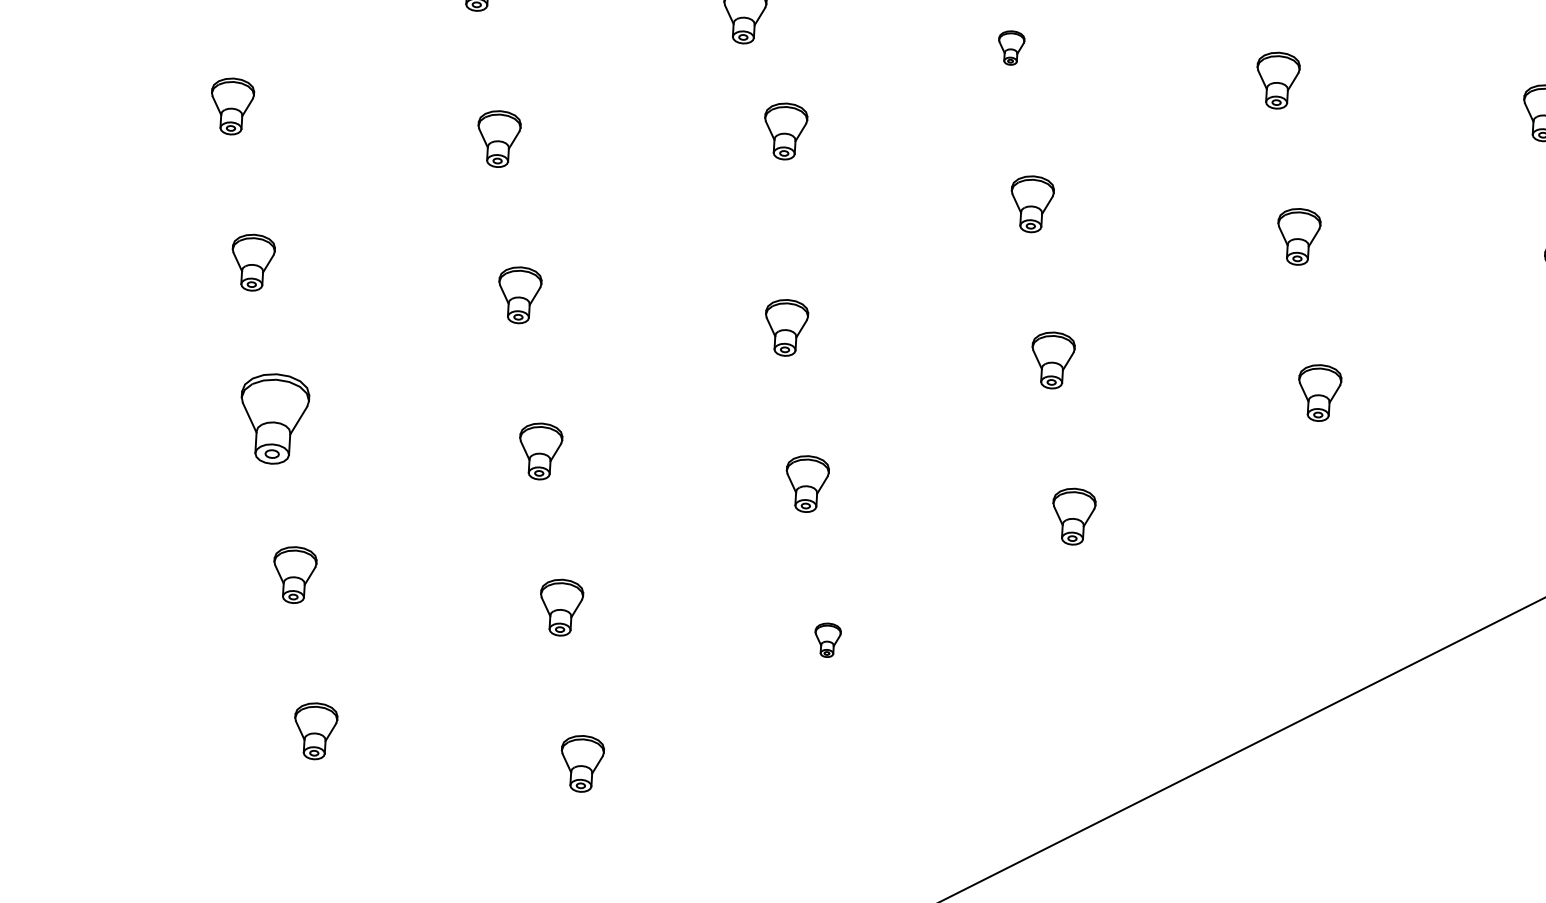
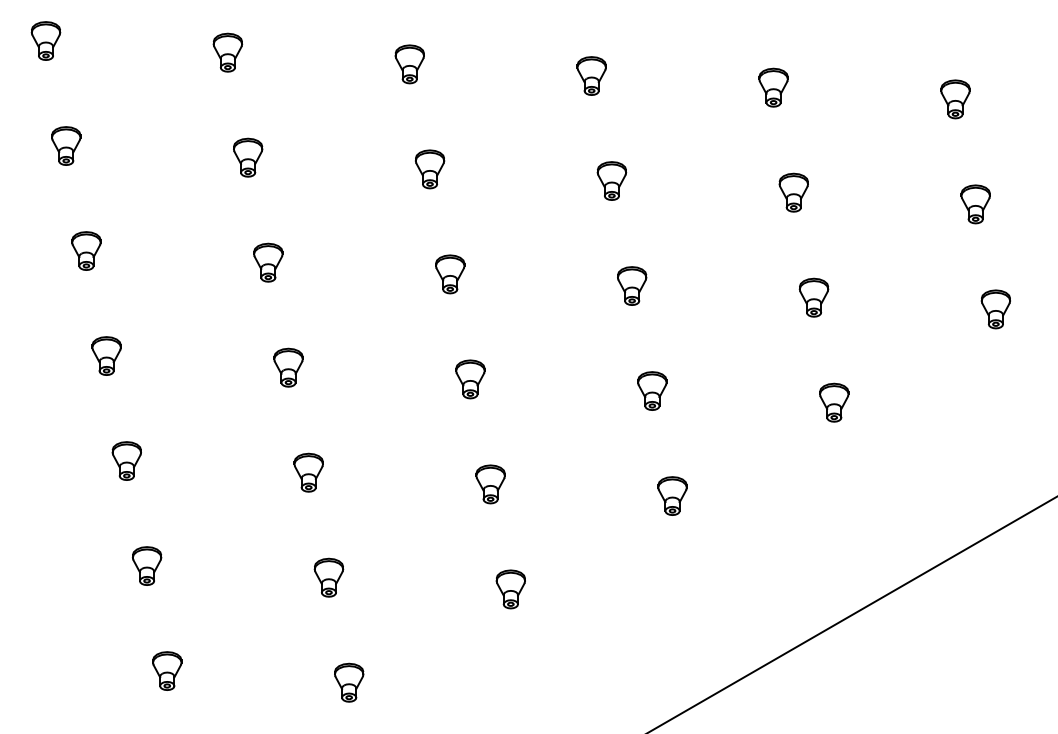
part: (1010, 47) -> (611, 180), size x1.67
part: (785, 131) -> (450, 274), moved
part: (273, 418) -> (126, 460), size x0.62
part: (827, 640) -> (510, 589), size x1.67

